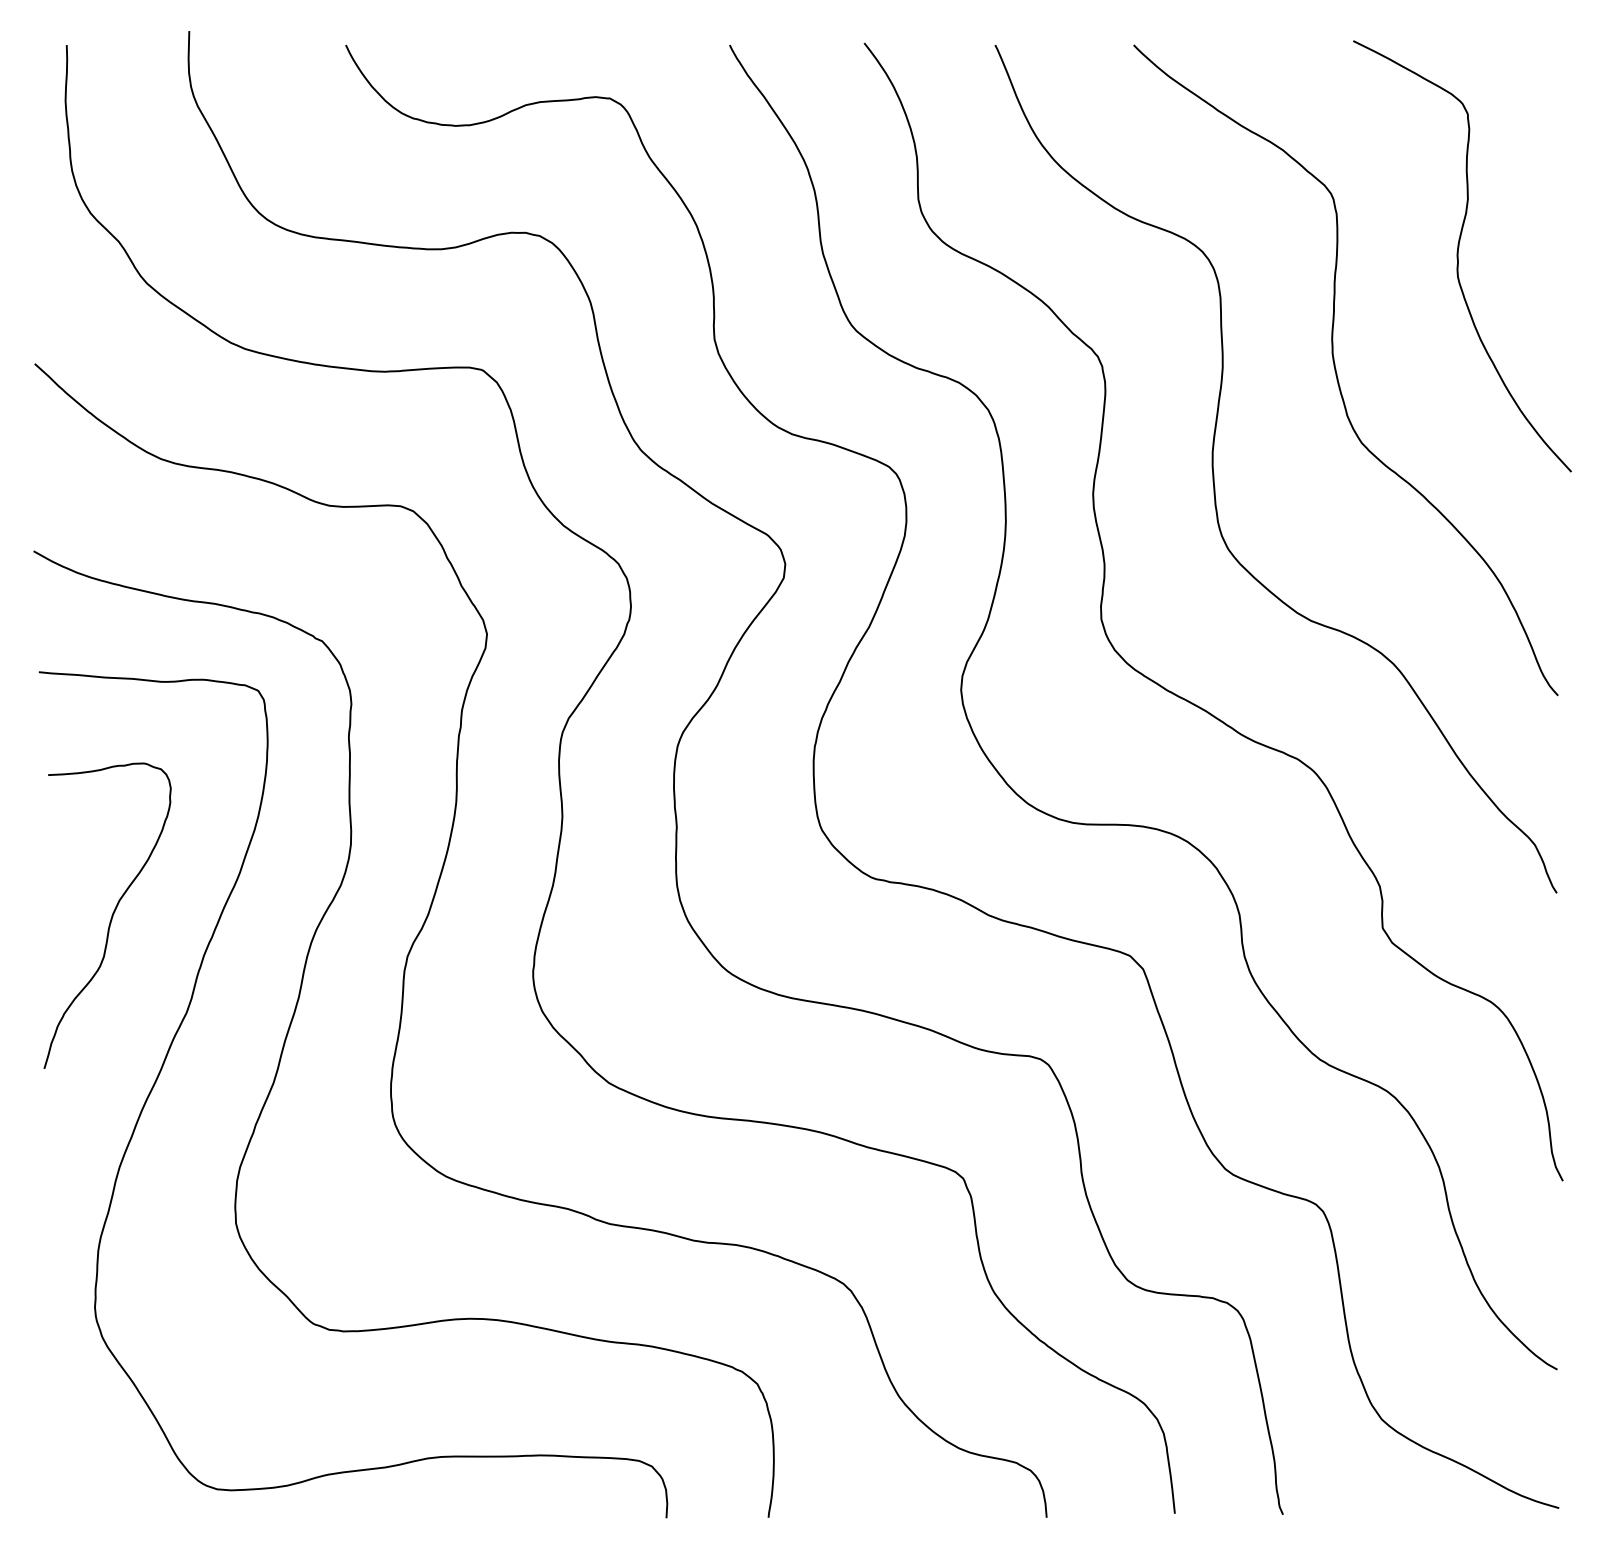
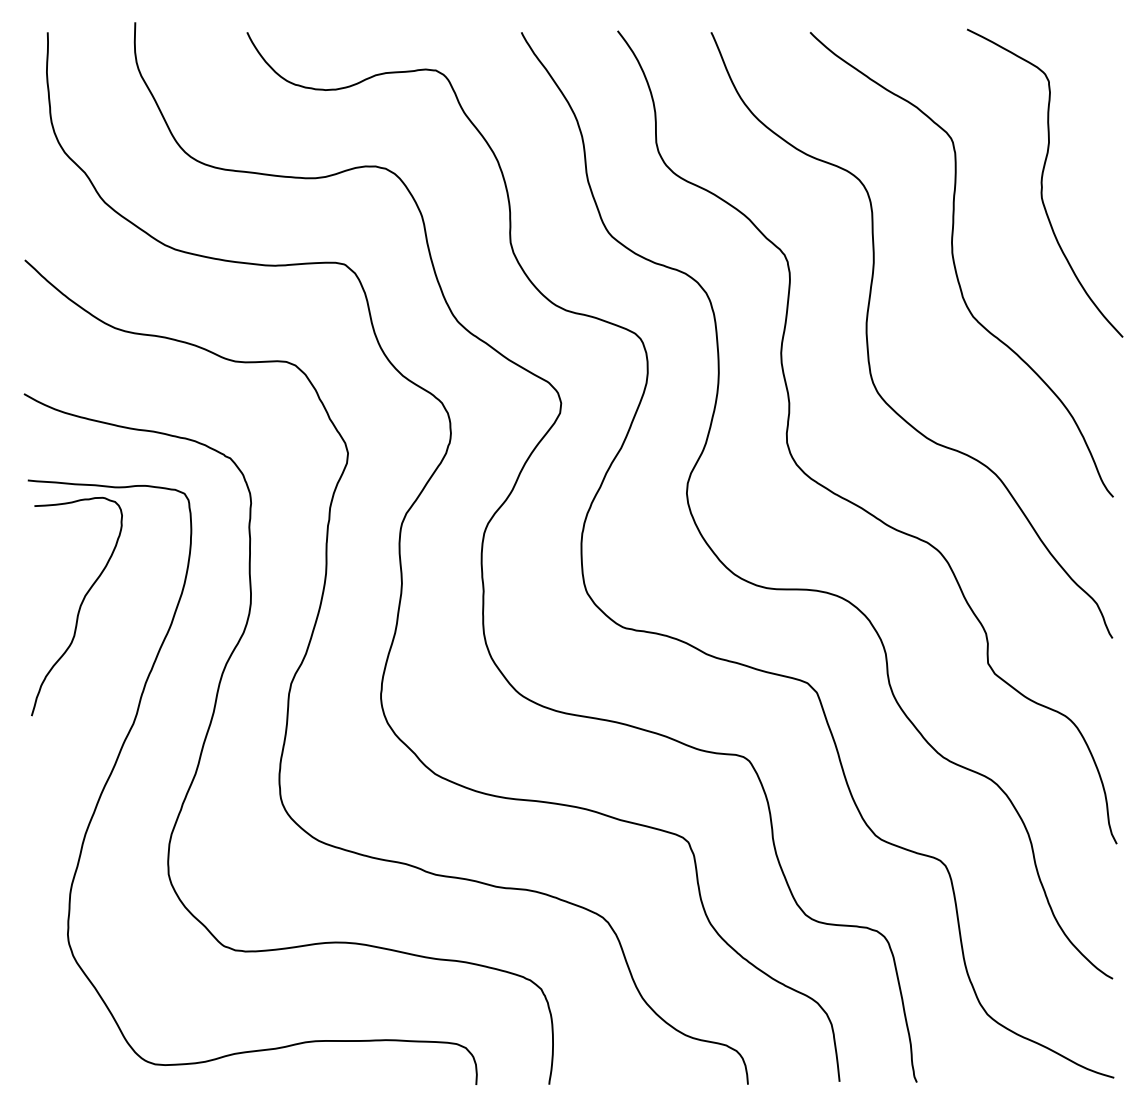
curve: (111, 915) -> (79, 606), moved

